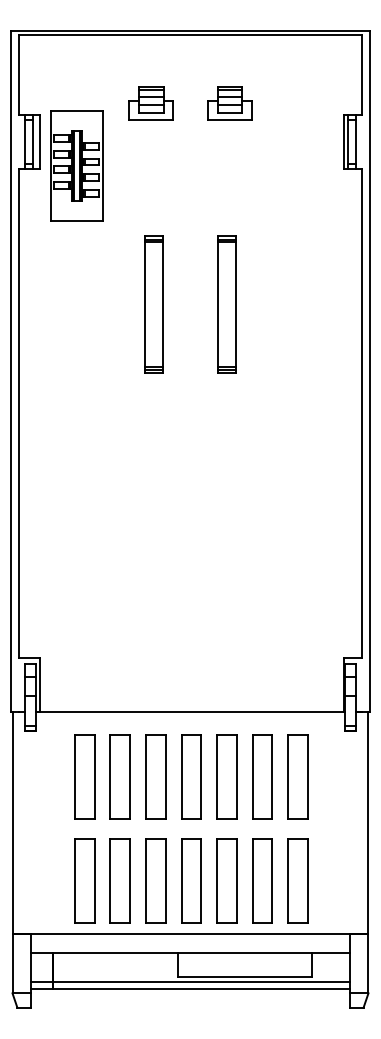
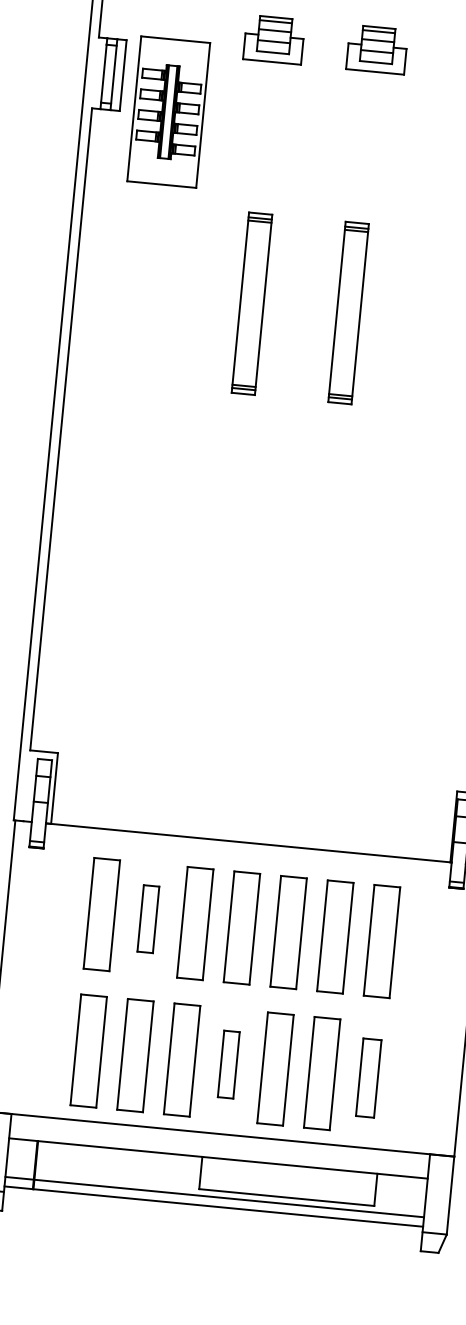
part: (119, 776) -> (147, 918), size x0.6
part: (191, 880) -> (228, 1064), size x0.6
part: (297, 880) -> (367, 1077), size x0.7

